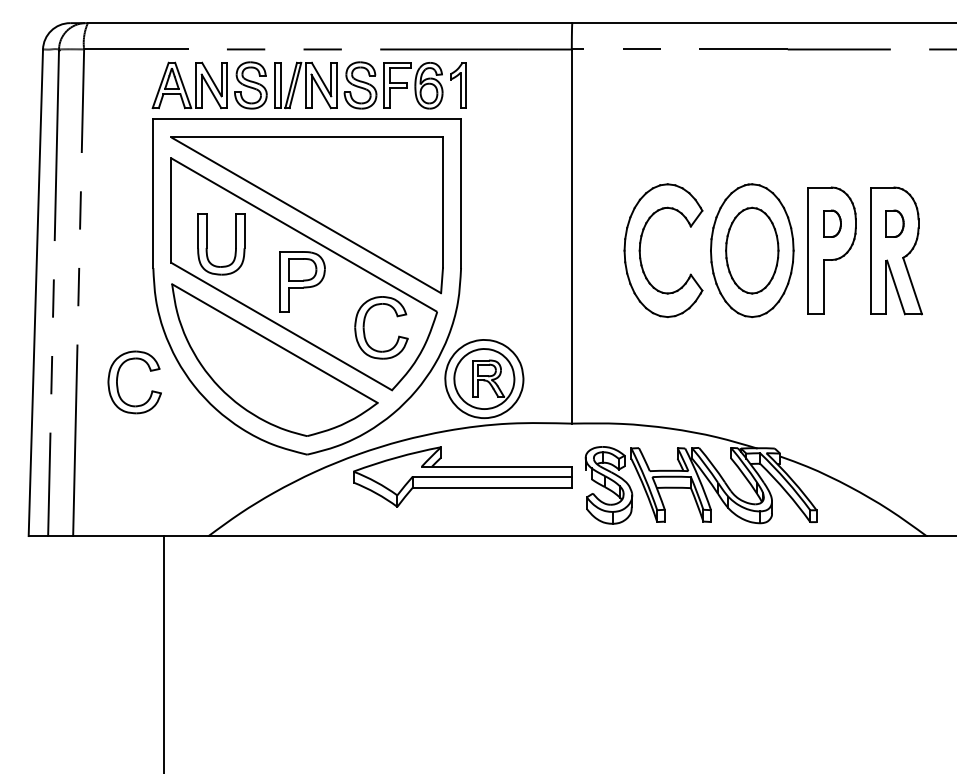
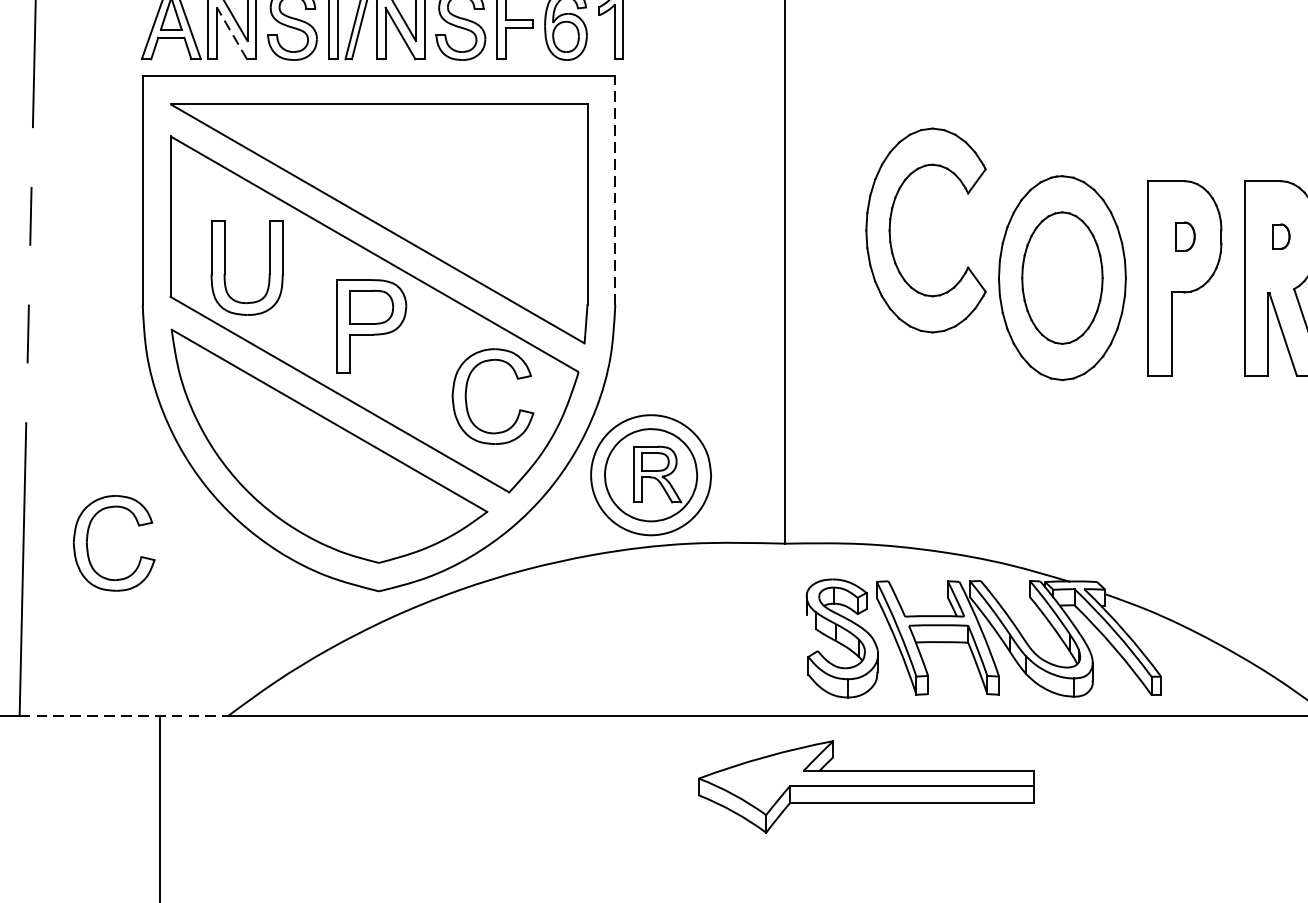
line: (211, 90) -> (232, 32), solid -> dashed
line: (461, 193) -> (615, 190), solid -> dashed
part: (832, 223) -> (1185, 236), size x0.7
part: (894, 223) -> (1280, 236), size x0.6
part: (640, 250) -> (890, 230), moved
part: (118, 385) -> (89, 548), moved
part: (462, 476) -> (866, 786), moved
line: (140, 536) -> (123, 716), solid -> dashed

